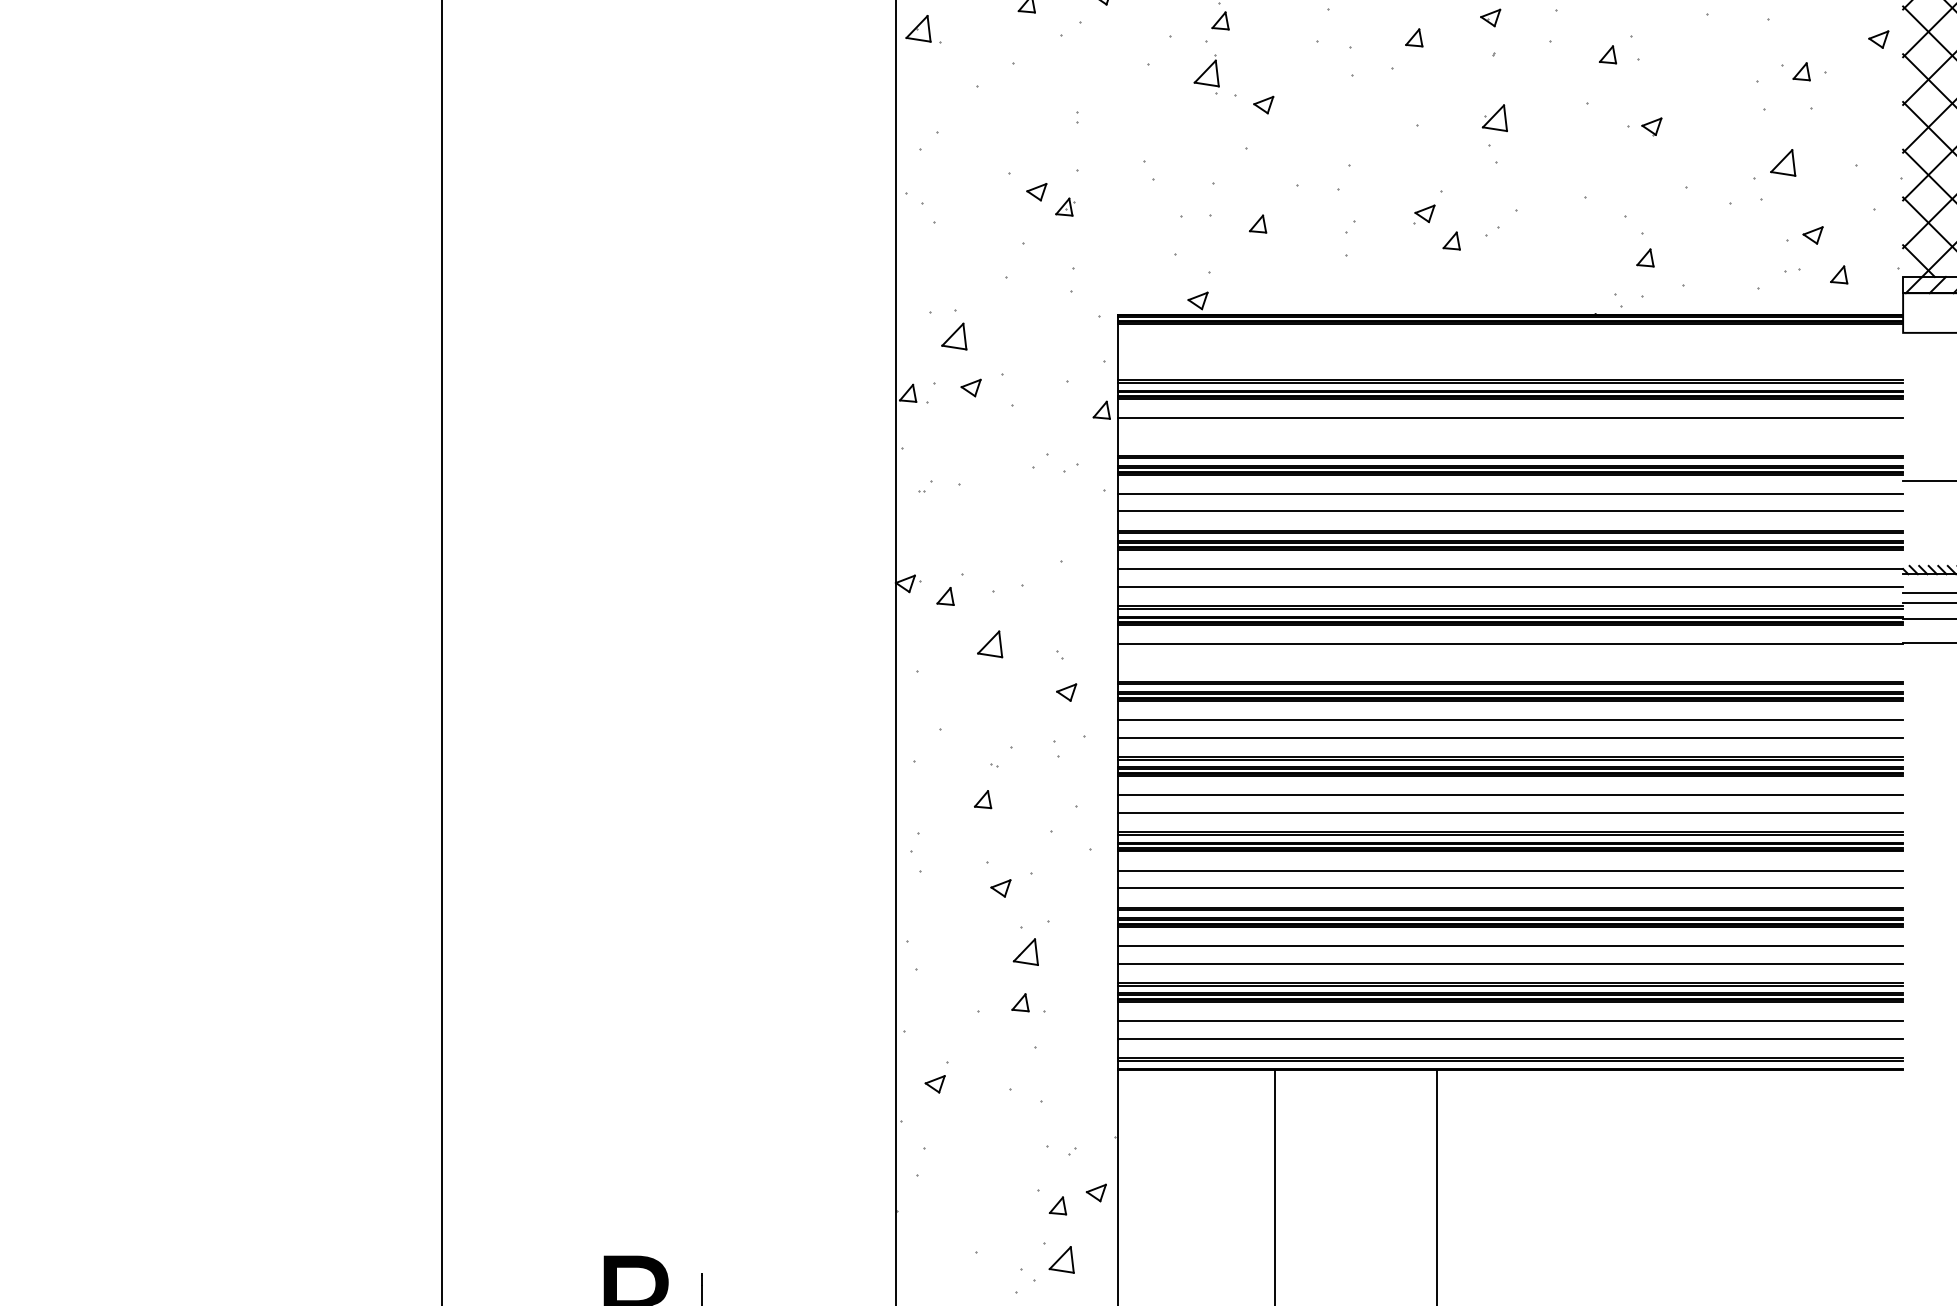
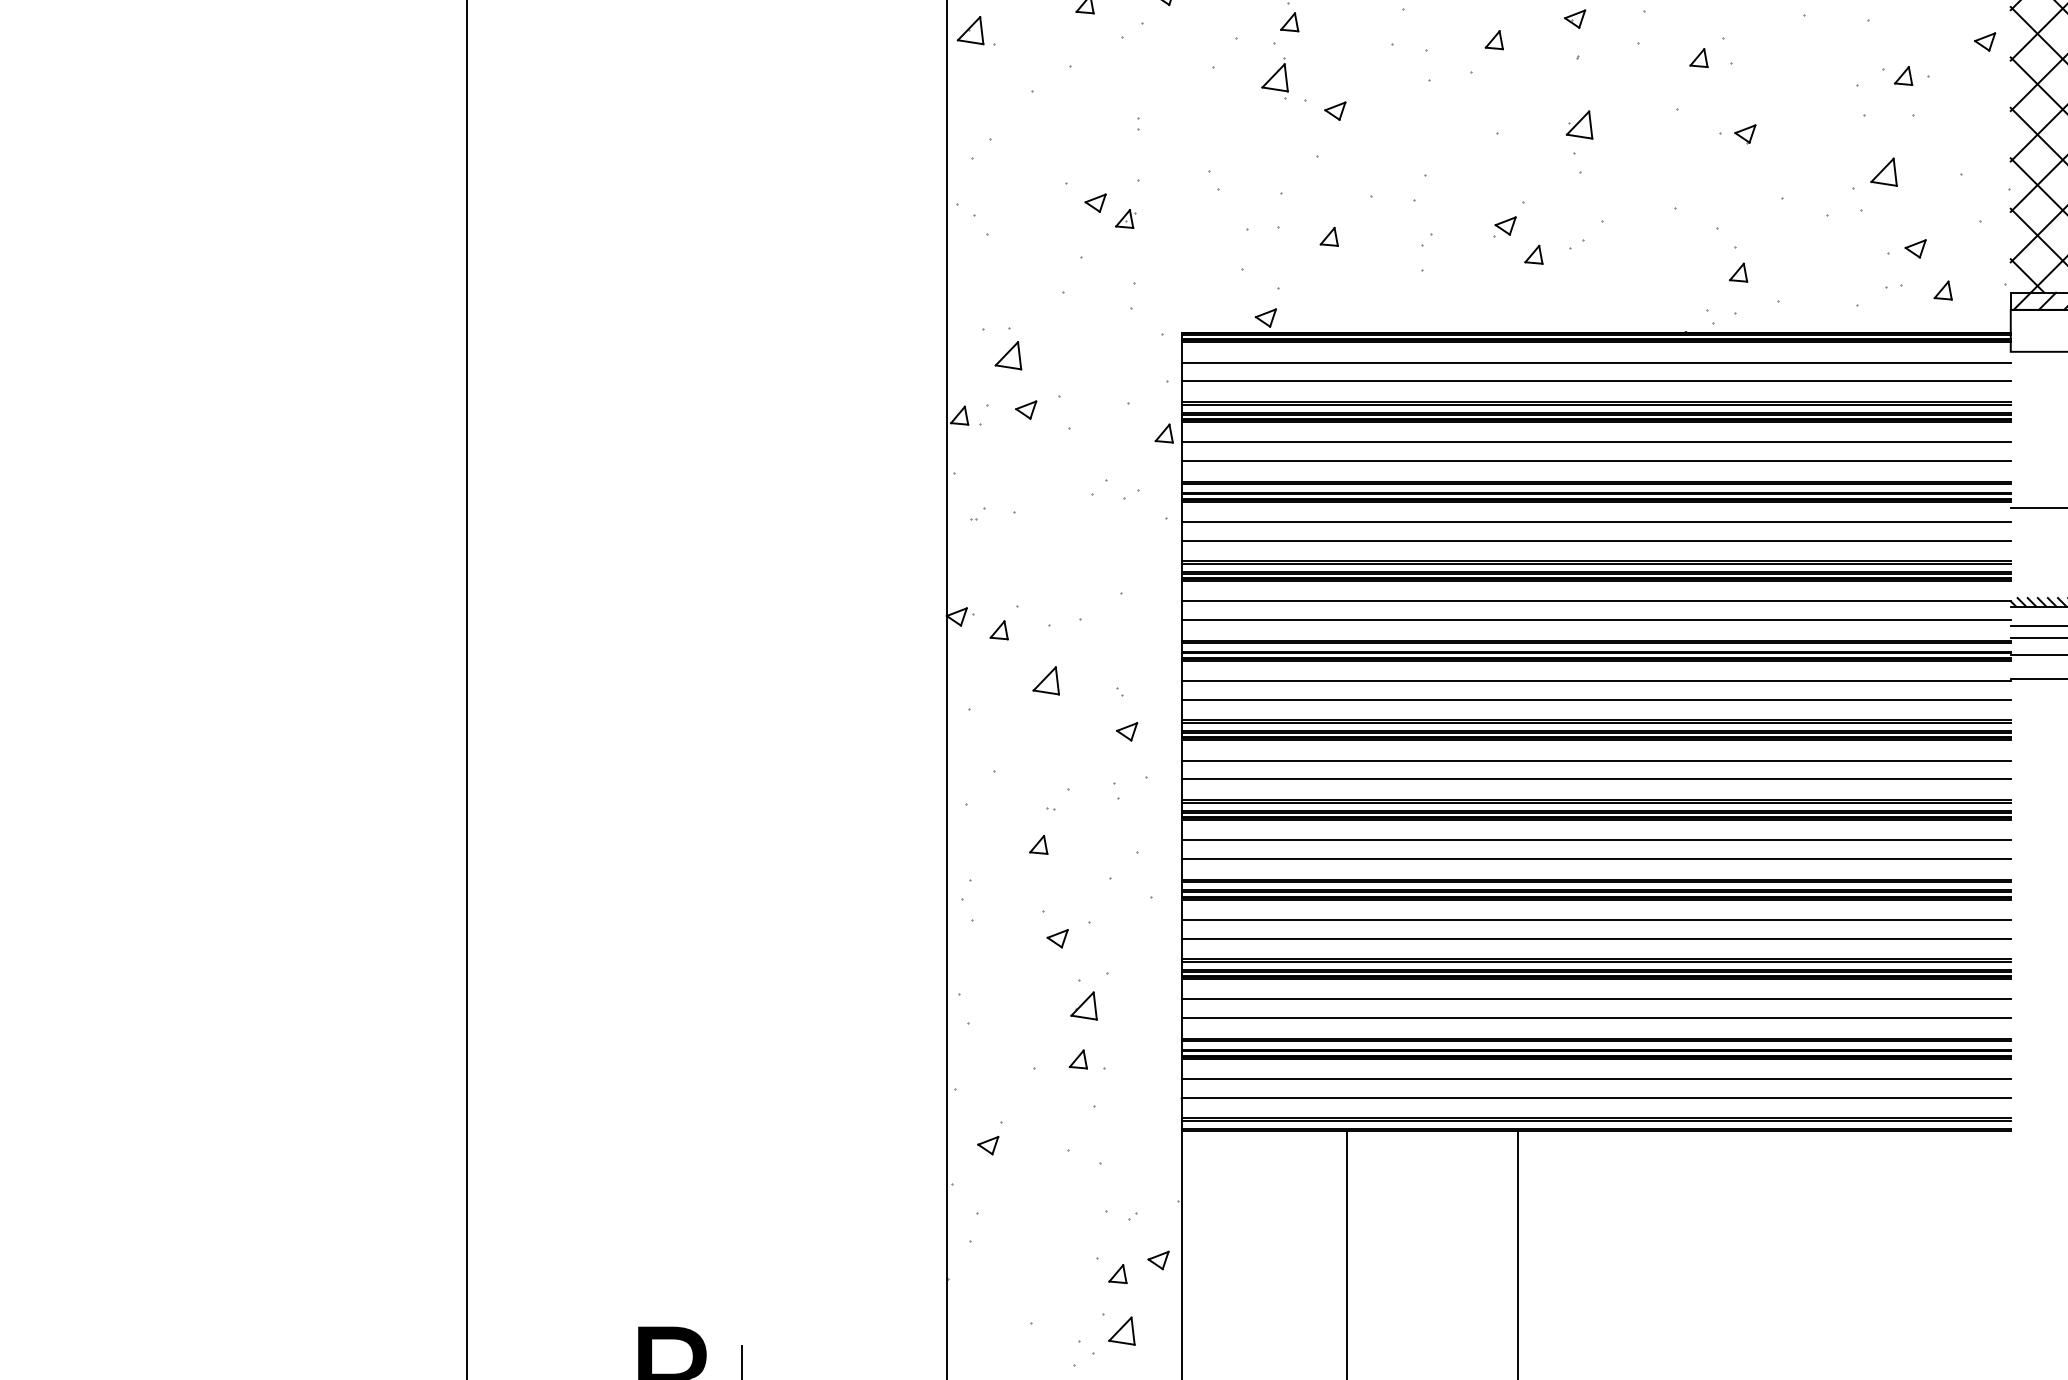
line: (1510, 342) -> (1595, 362), added
line: (1510, 360) -> (1595, 381), added
line: (1510, 435) -> (1595, 460), added
line: (1510, 661) -> (1595, 699), added

